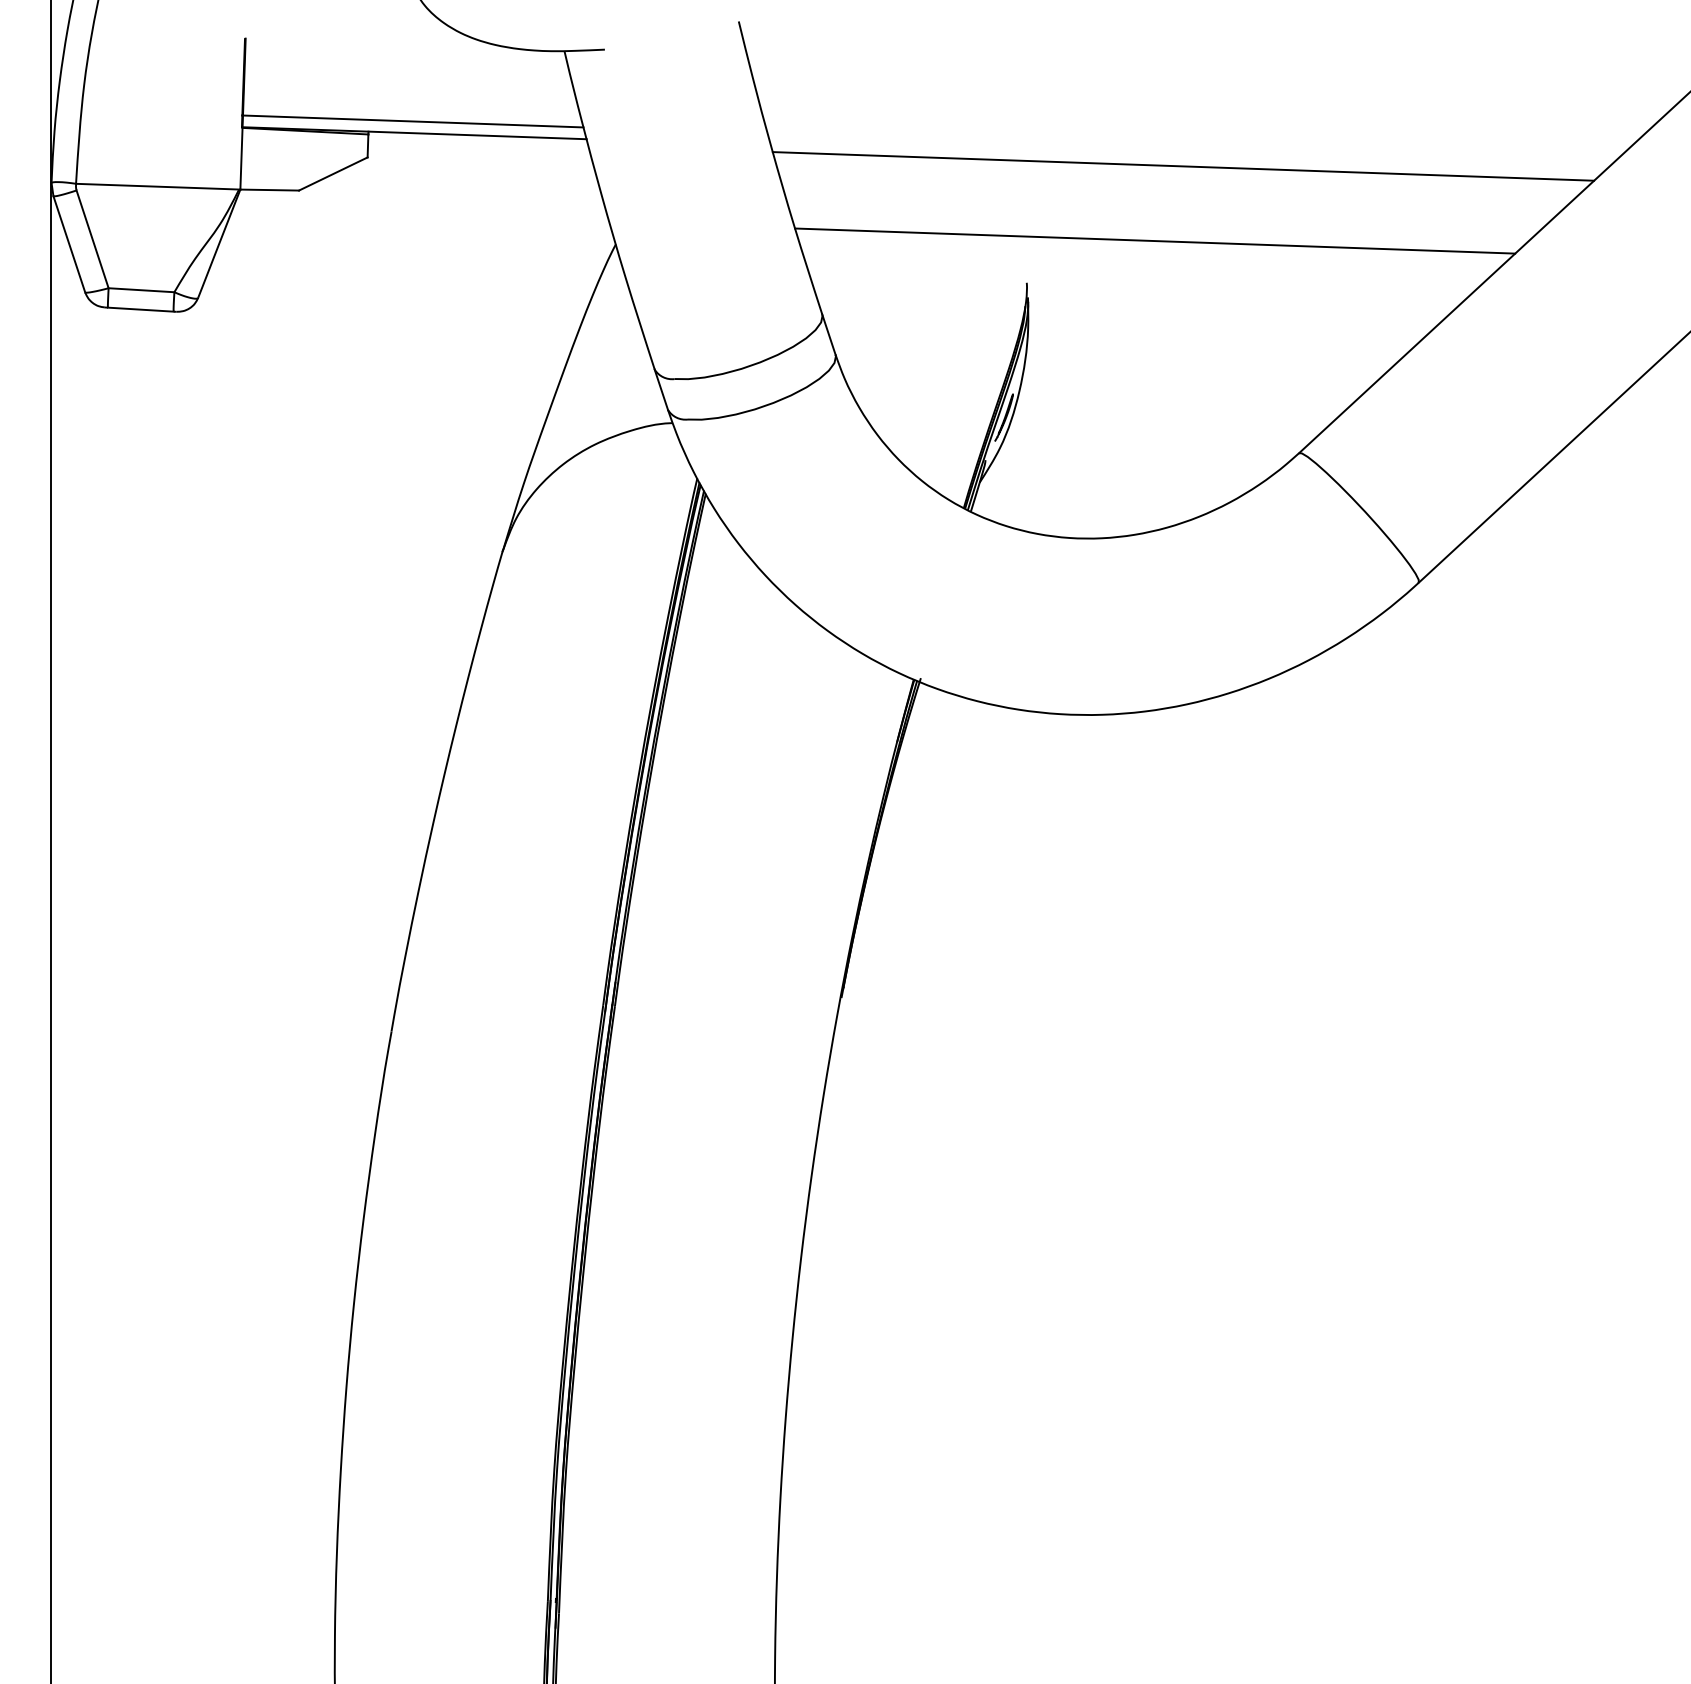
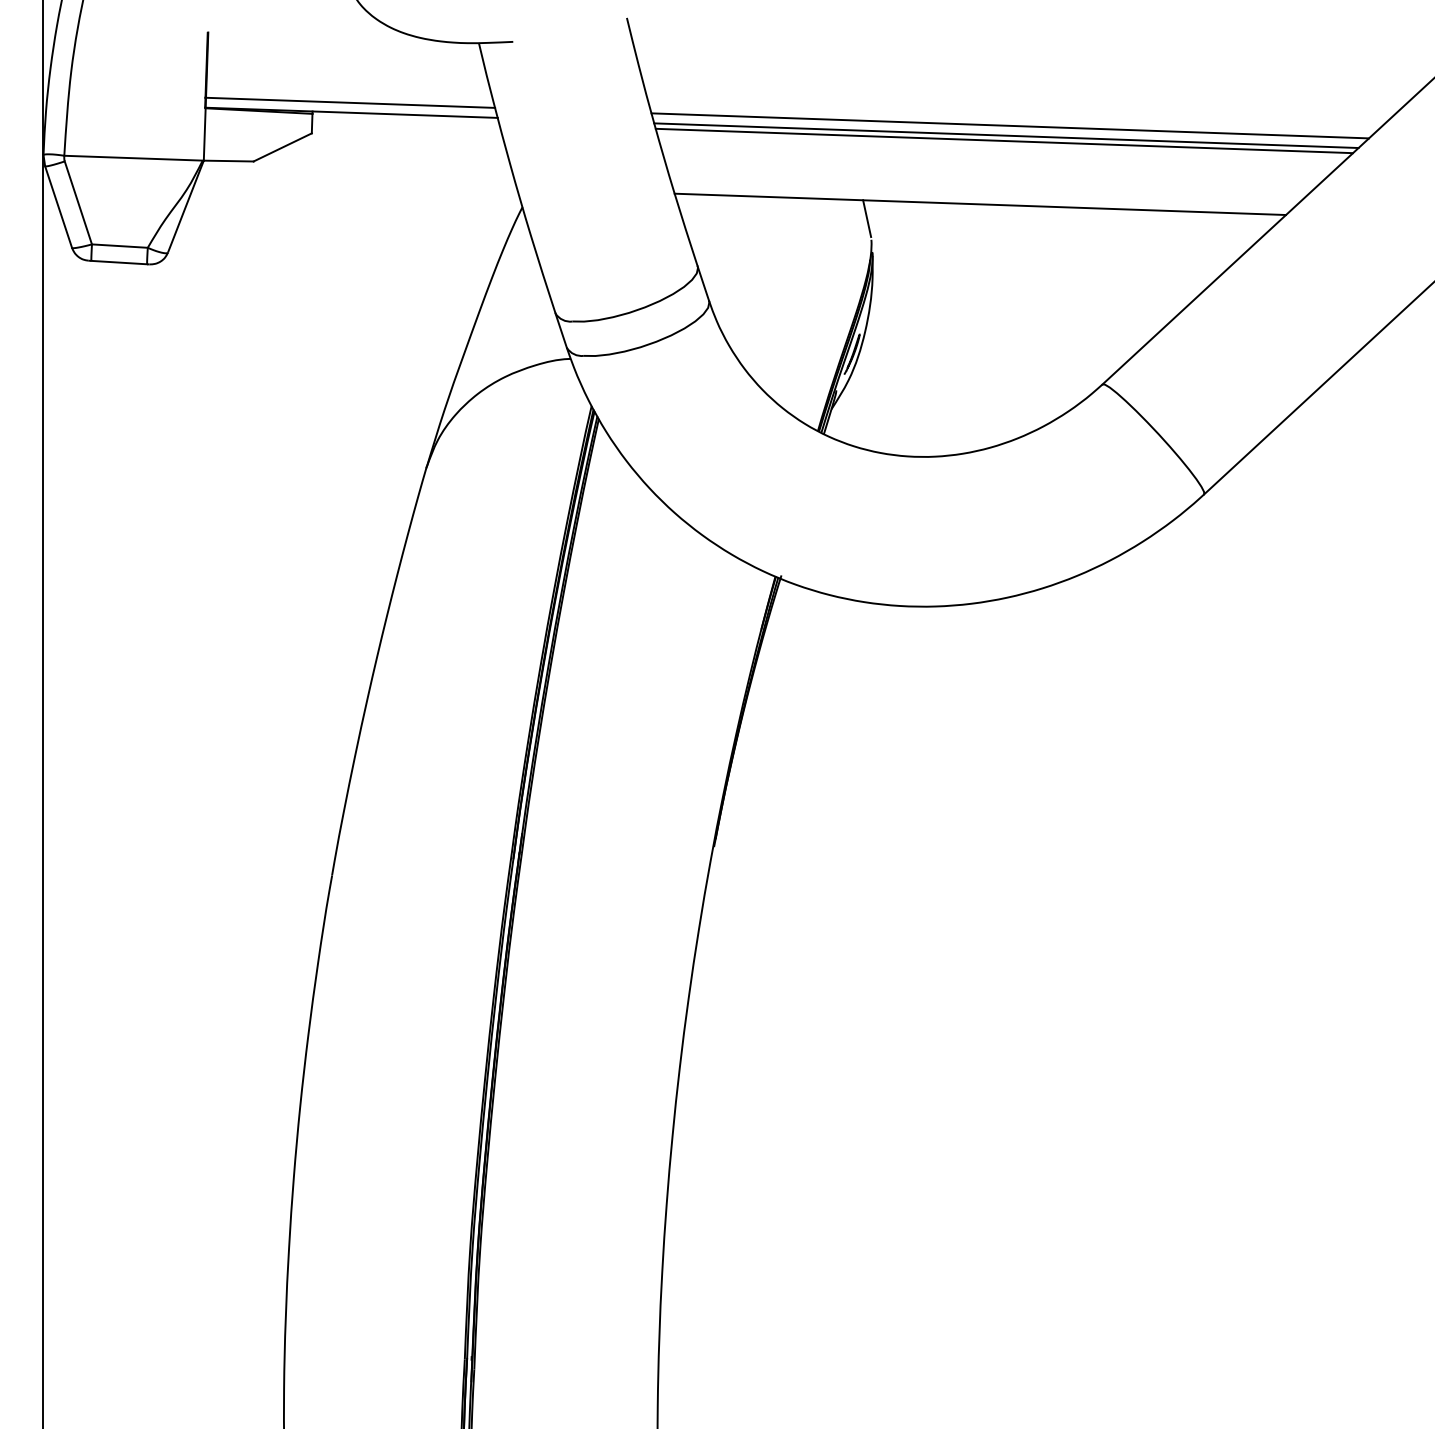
line: (1189, 148) -> (1009, 125), added
line: (1185, 159) -> (1006, 135), added
line: (1021, 257) -> (866, 218), added

